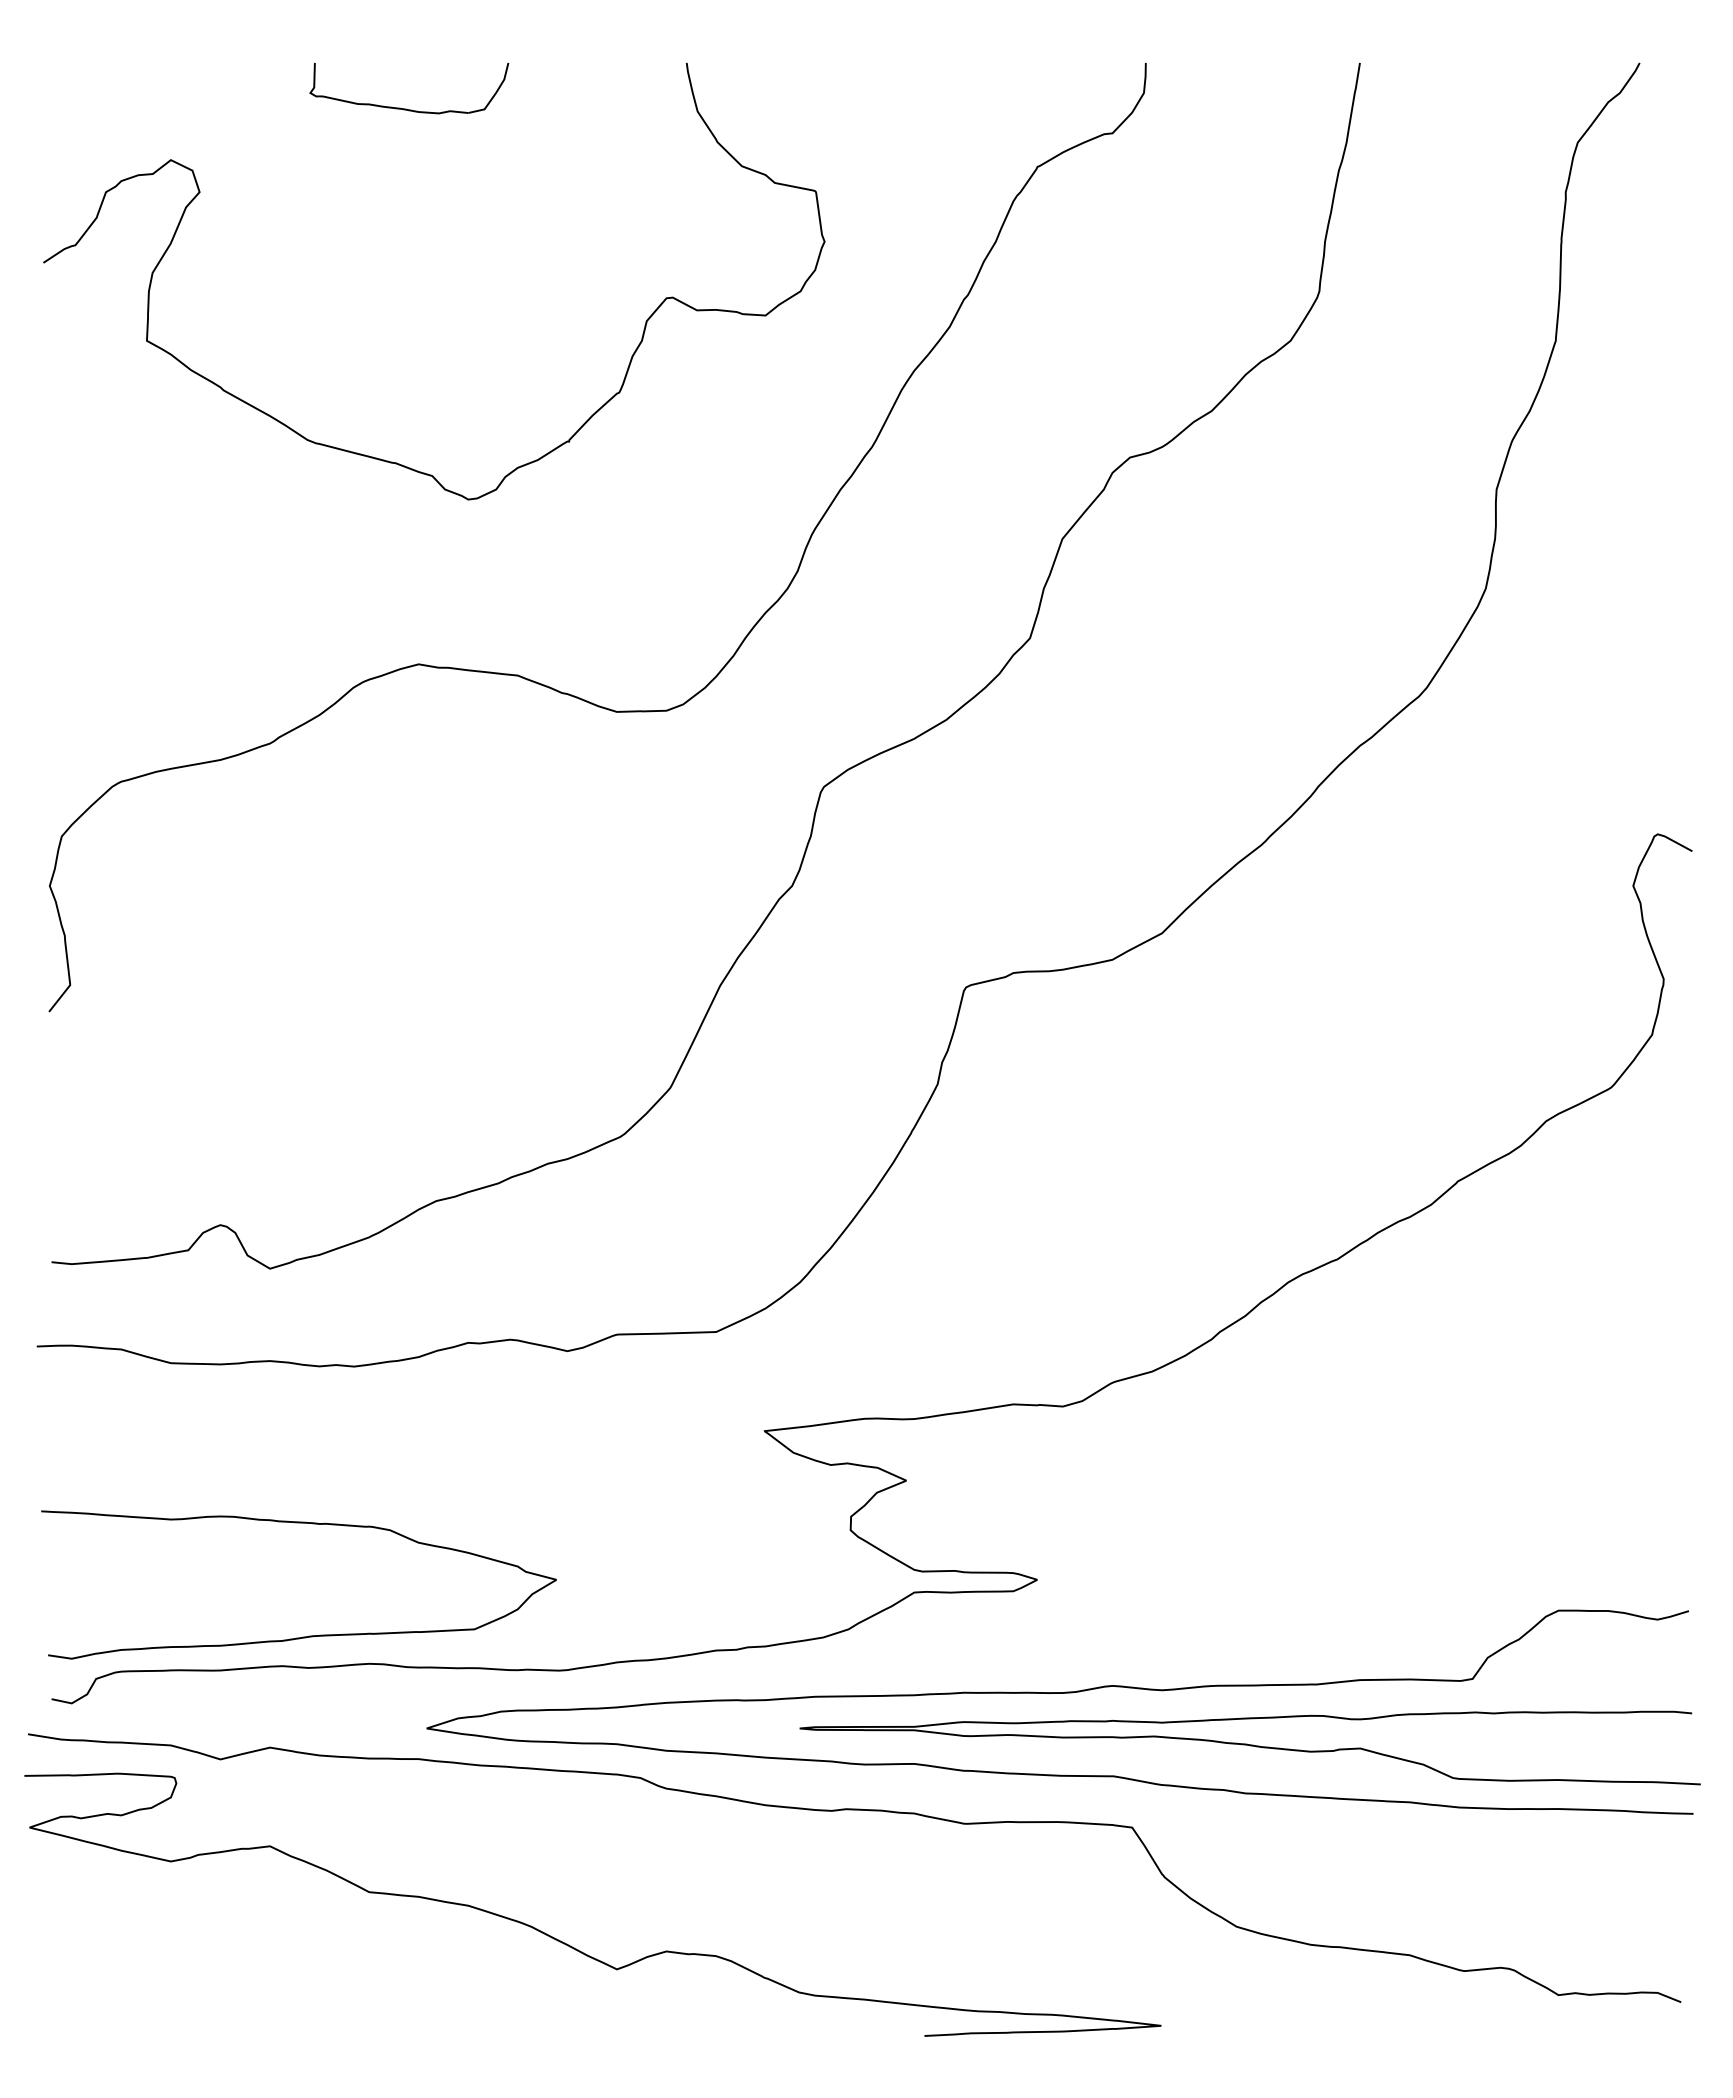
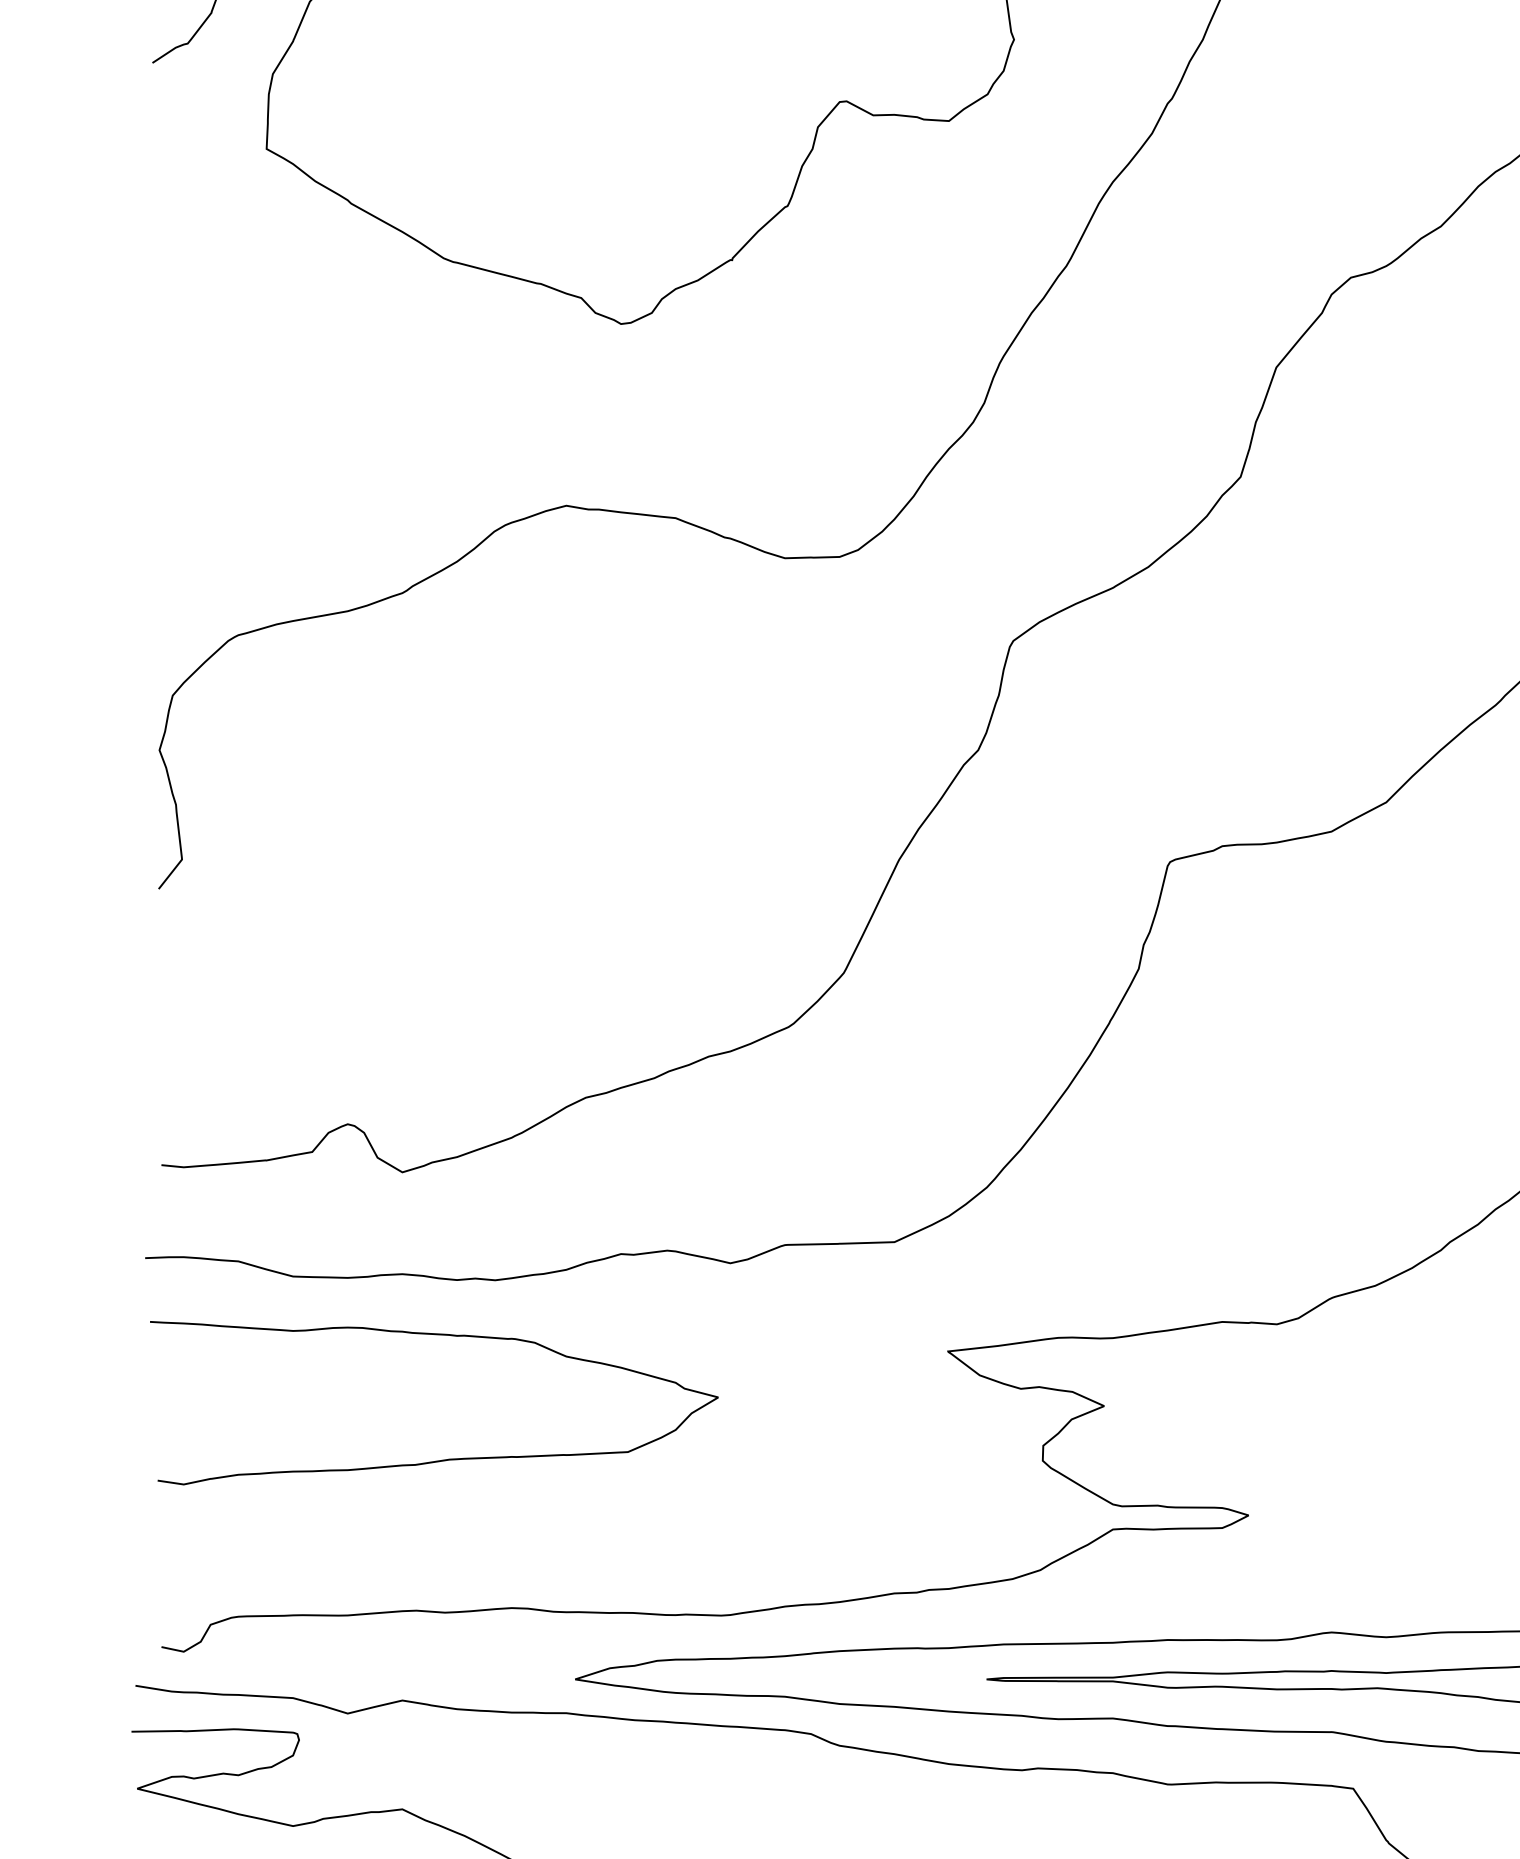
curve: (302, 1636) -> (438, 1459), moved

